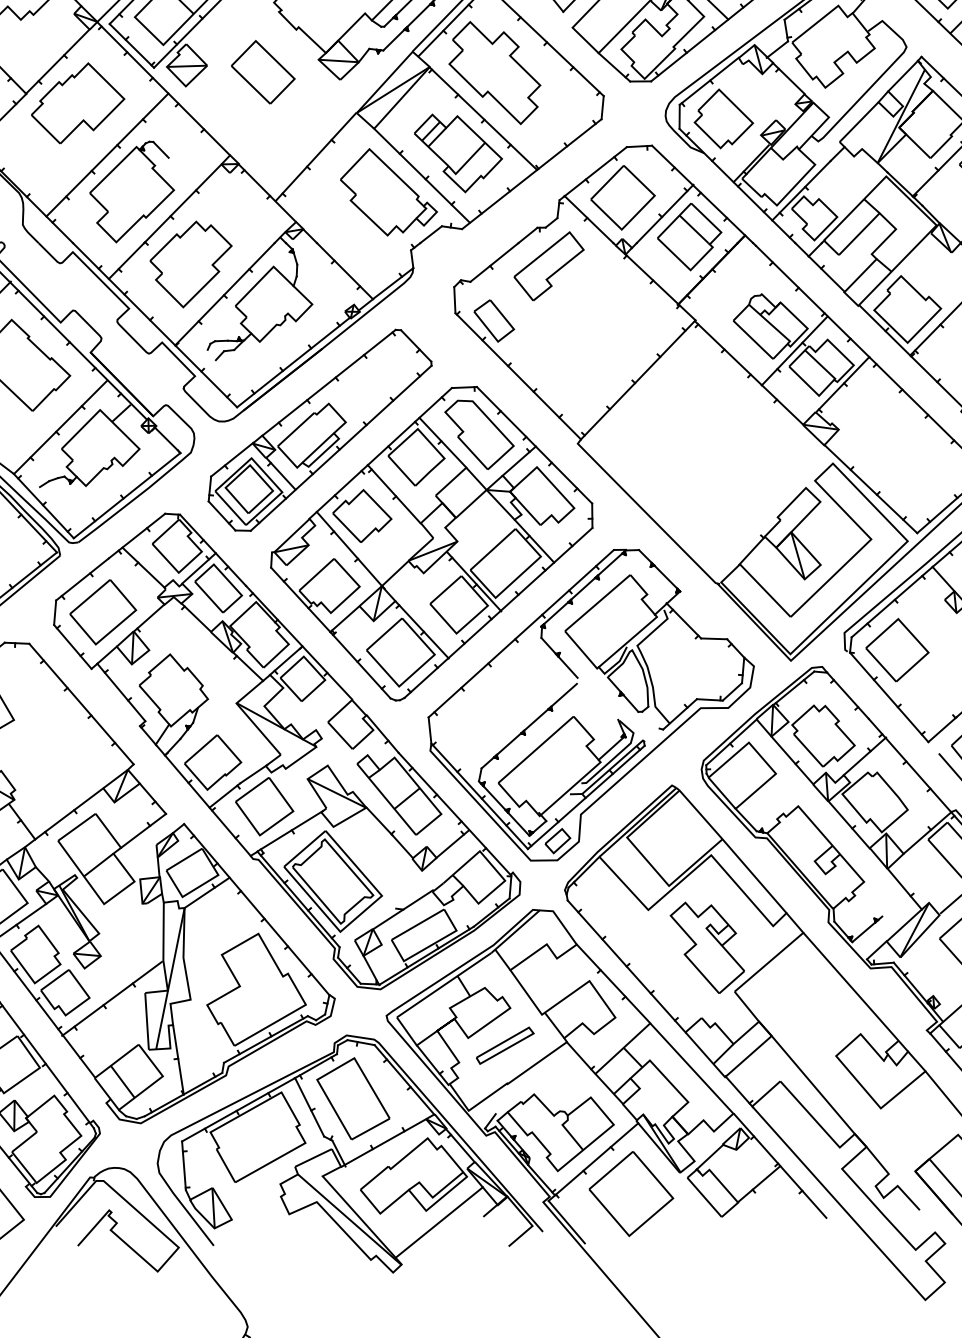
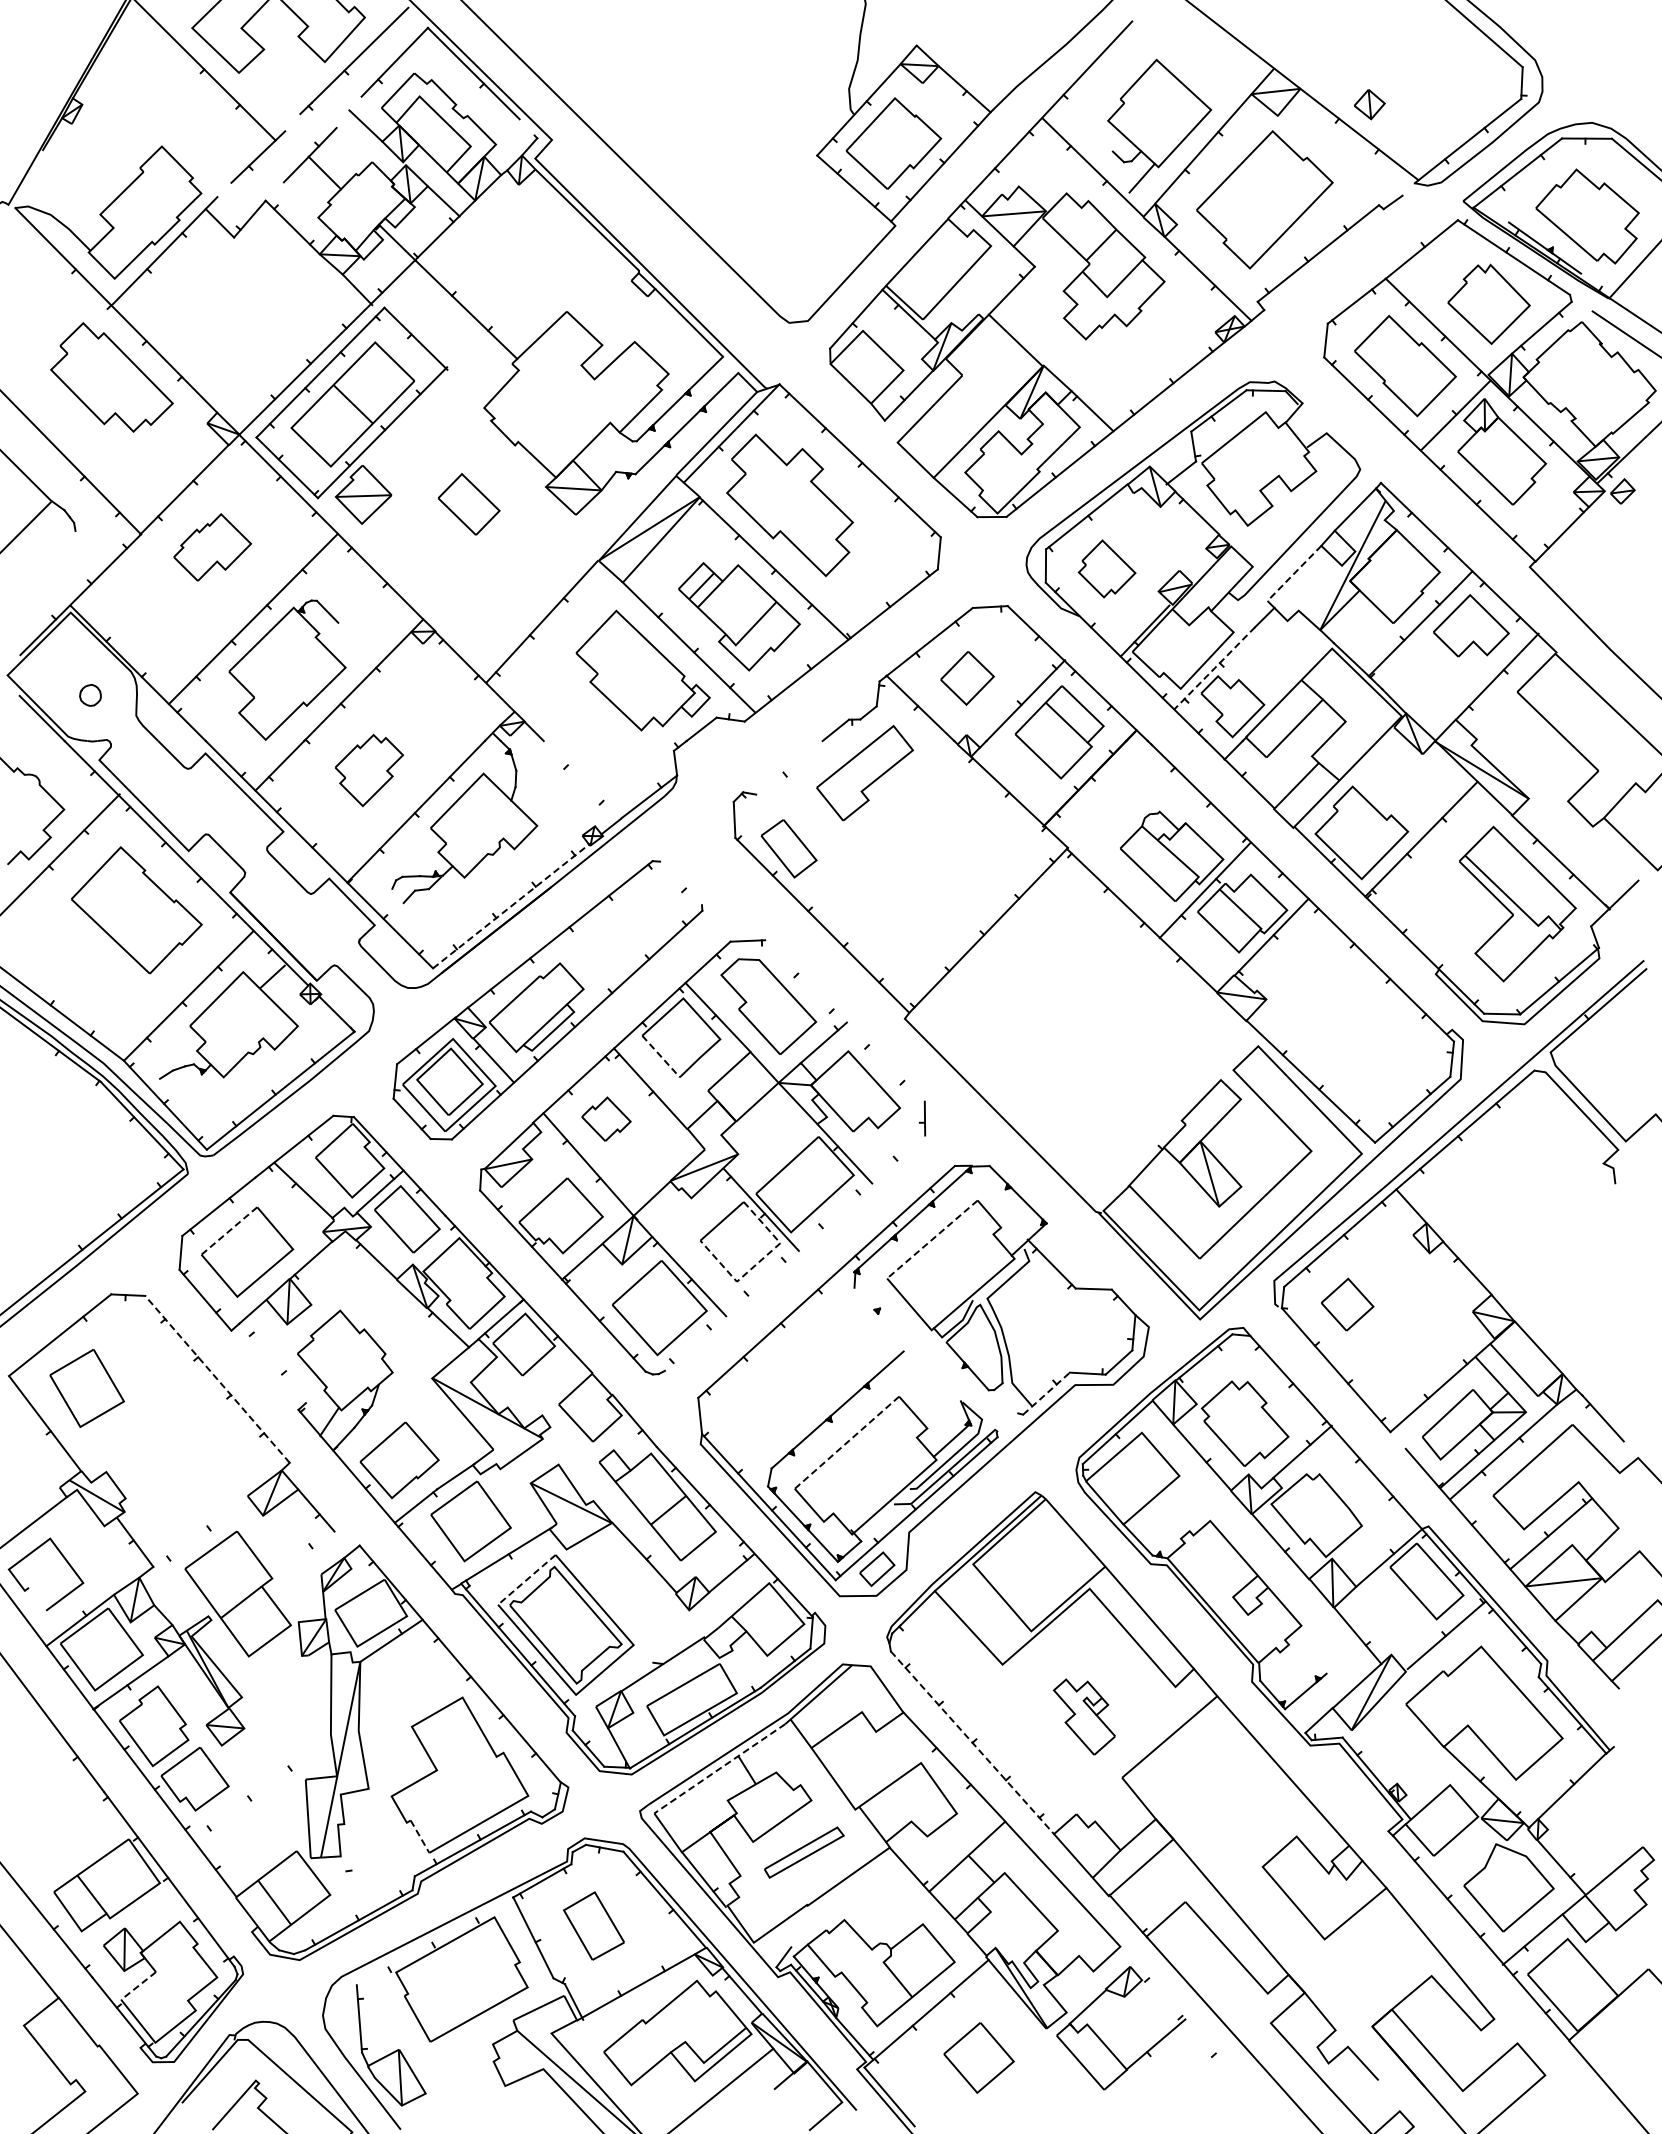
part: (262, 72) -> (468, 504), size x0.7
part: (77, 103) -> (212, 547), size x0.6
part: (723, 118) -> (1106, 568), size x0.7
line: (859, 122) -> (1294, 573), solid -> dashed
line: (801, 190) -> (1214, 668), solid -> dashed
part: (623, 198) -> (967, 678), size x0.6
line: (494, 262) -> (789, 767), removed
part: (191, 264) -> (369, 770), size x0.6
line: (345, 270) -> (582, 779), removed
line: (416, 346) -> (681, 883), removed
line: (294, 361) -> (512, 905), solid -> dashed
line: (534, 444) -> (844, 1020), removed
line: (402, 470) -> (661, 1056), solid -> dashed
part: (362, 516) -> (606, 1119), size x0.6
line: (90, 596) -> (229, 1230), solid -> dashed
line: (597, 603) -> (932, 1239), solid -> dashed
line: (498, 612) -> (794, 1252), removed
line: (472, 619) -> (759, 1262), solid -> dashed
part: (897, 649) -> (1347, 1304), size x0.6
line: (559, 657) -> (879, 1315), removed
line: (121, 692) -> (272, 1363), removed
line: (81, 704) -> (217, 1379), solid -> dashed
line: (680, 714) -> (1046, 1393), solid -> dashed
line: (536, 749) -> (847, 1442), solid -> dashed
line: (69, 813) -> (200, 1531), removed
line: (143, 830) -> (303, 1554), removed
line: (304, 849) -> (526, 1580), solid -> dashed
part: (707, 947) -> (1084, 1716), size x0.6
line: (626, 966) -> (972, 1743), solid -> dashed
line: (443, 985) -> (719, 1769), solid -> dashed
line: (111, 998) -> (259, 1787), removed
line: (228, 1034) -> (420, 1836), solid -> dashed
line: (178, 1060) -> (351, 1872), removed
part: (352, 1098) -> (593, 1925), size x0.6
line: (238, 1109) -> (434, 1941), removed
line: (24, 1142) -> (138, 1986), solid -> dashed
line: (780, 1166) -> (1185, 2019), removed
part: (630, 1193) -> (978, 2057), size x0.6

